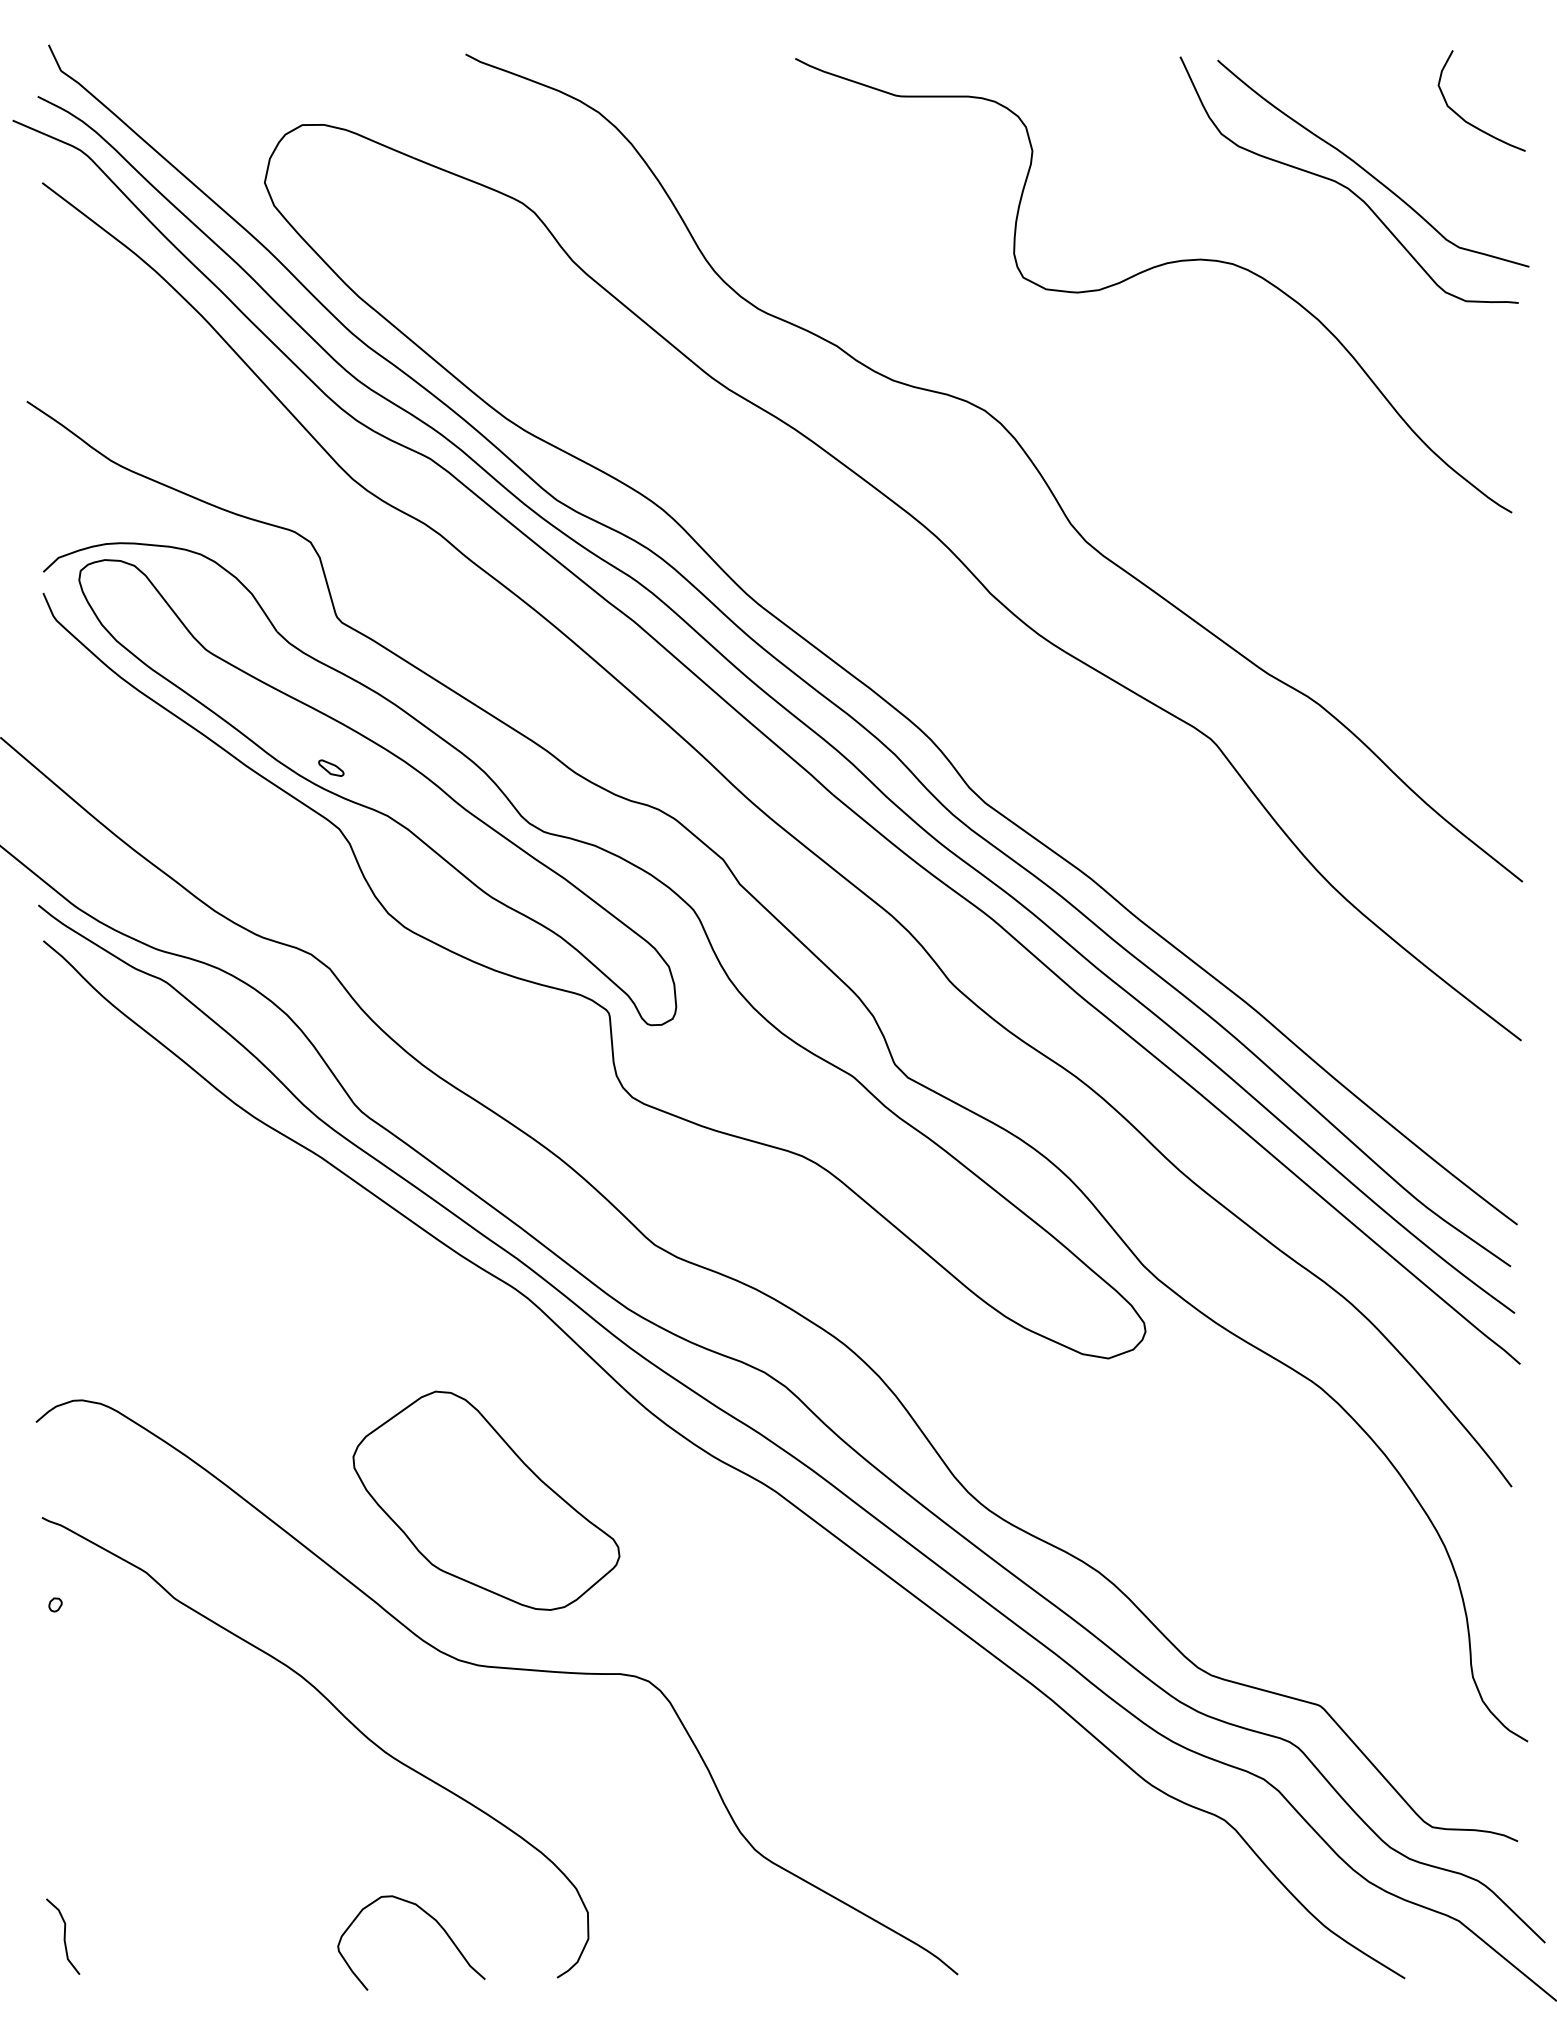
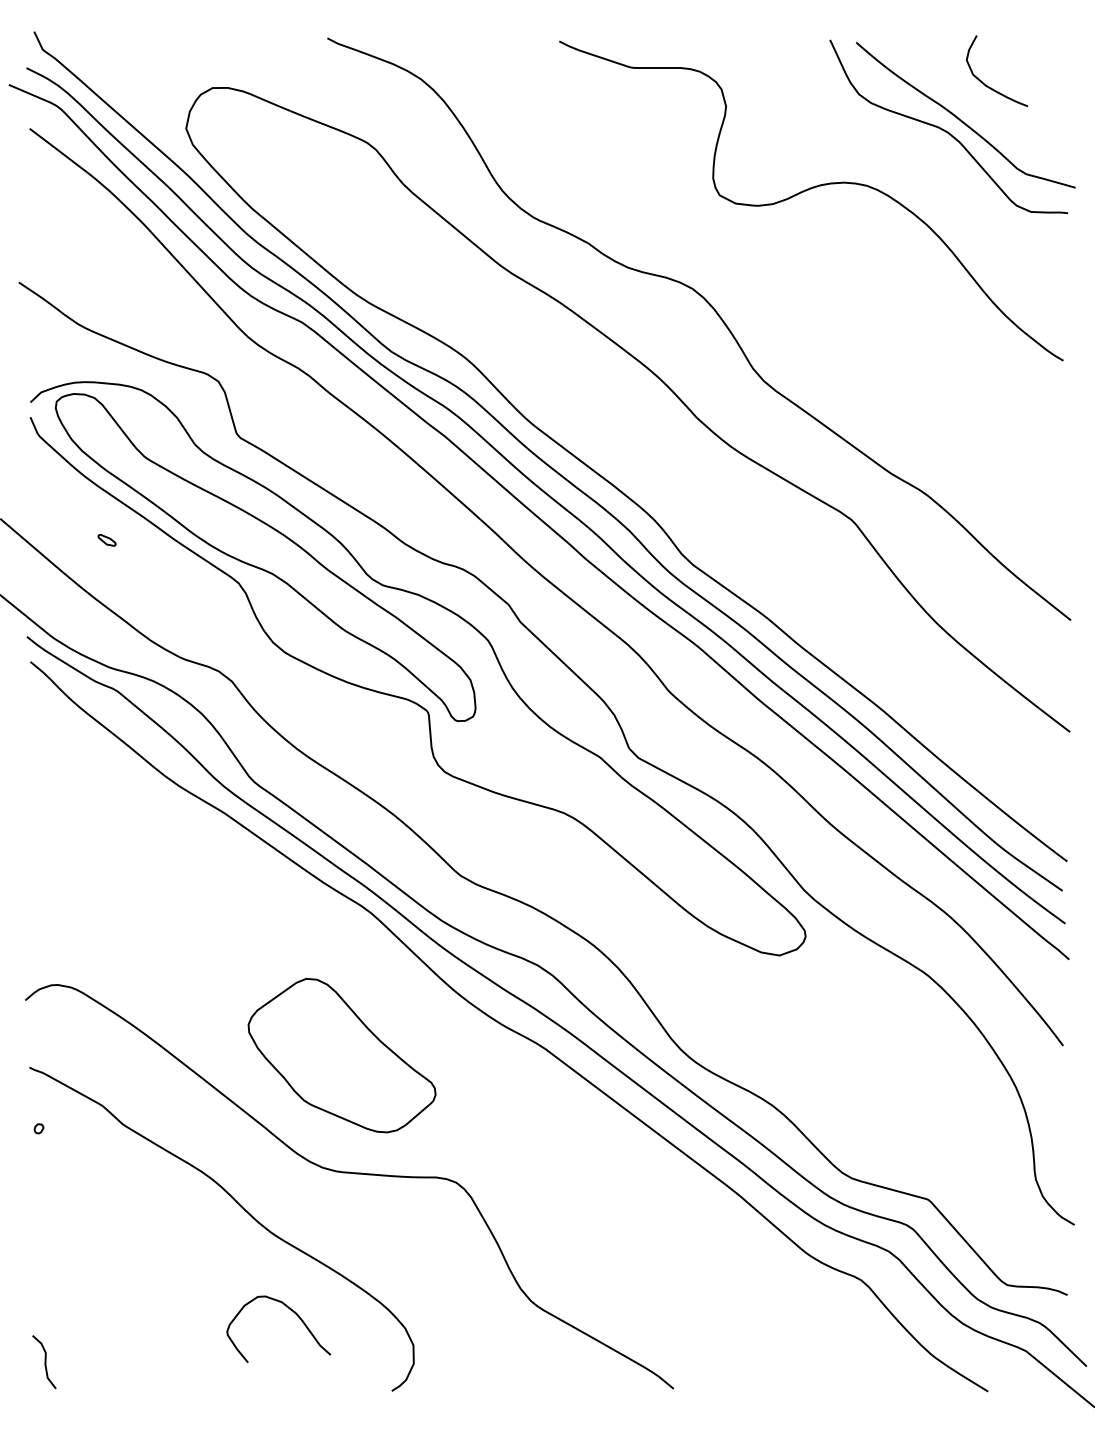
curve: (1469, 122) -> (988, 86), moved
part: (331, 767) -> (107, 539), moved
curve: (431, 1918) -> (292, 1312), moved

